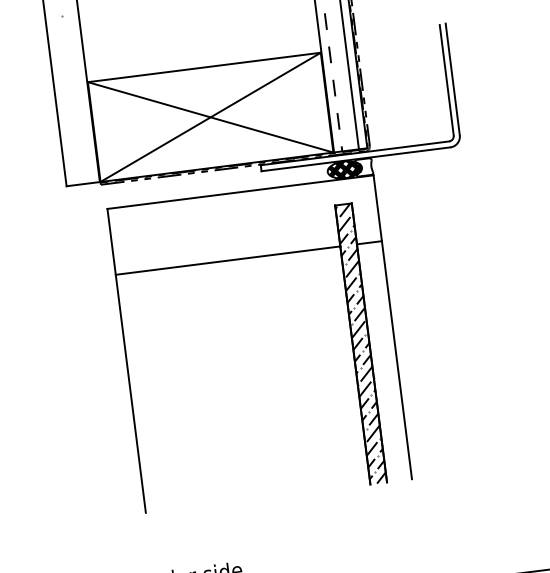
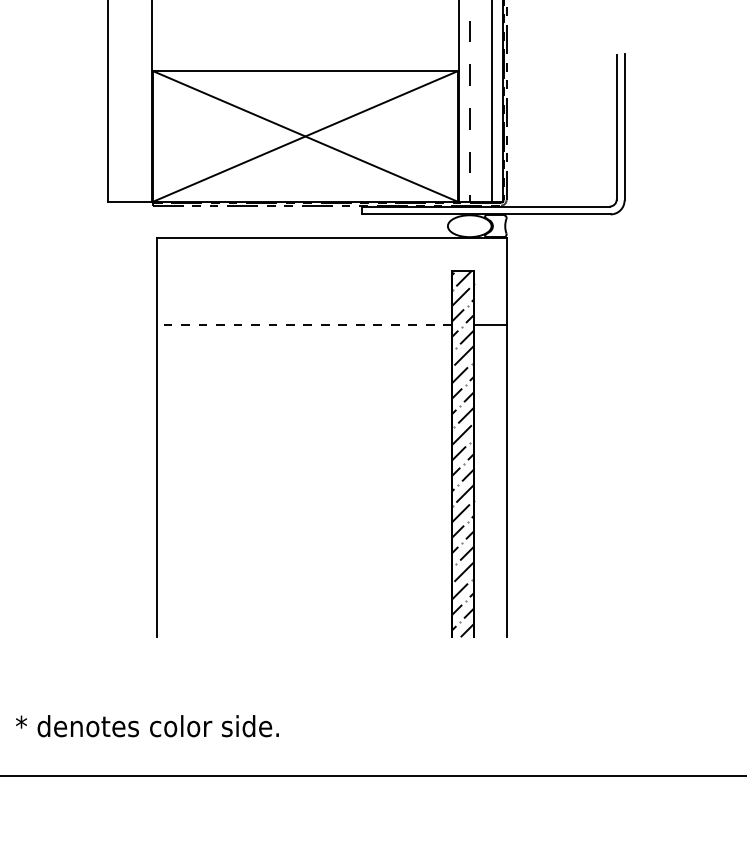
hatch: (344, 170) -> (470, 226), removed
line: (228, 260) -> (304, 324), solid -> dashed

